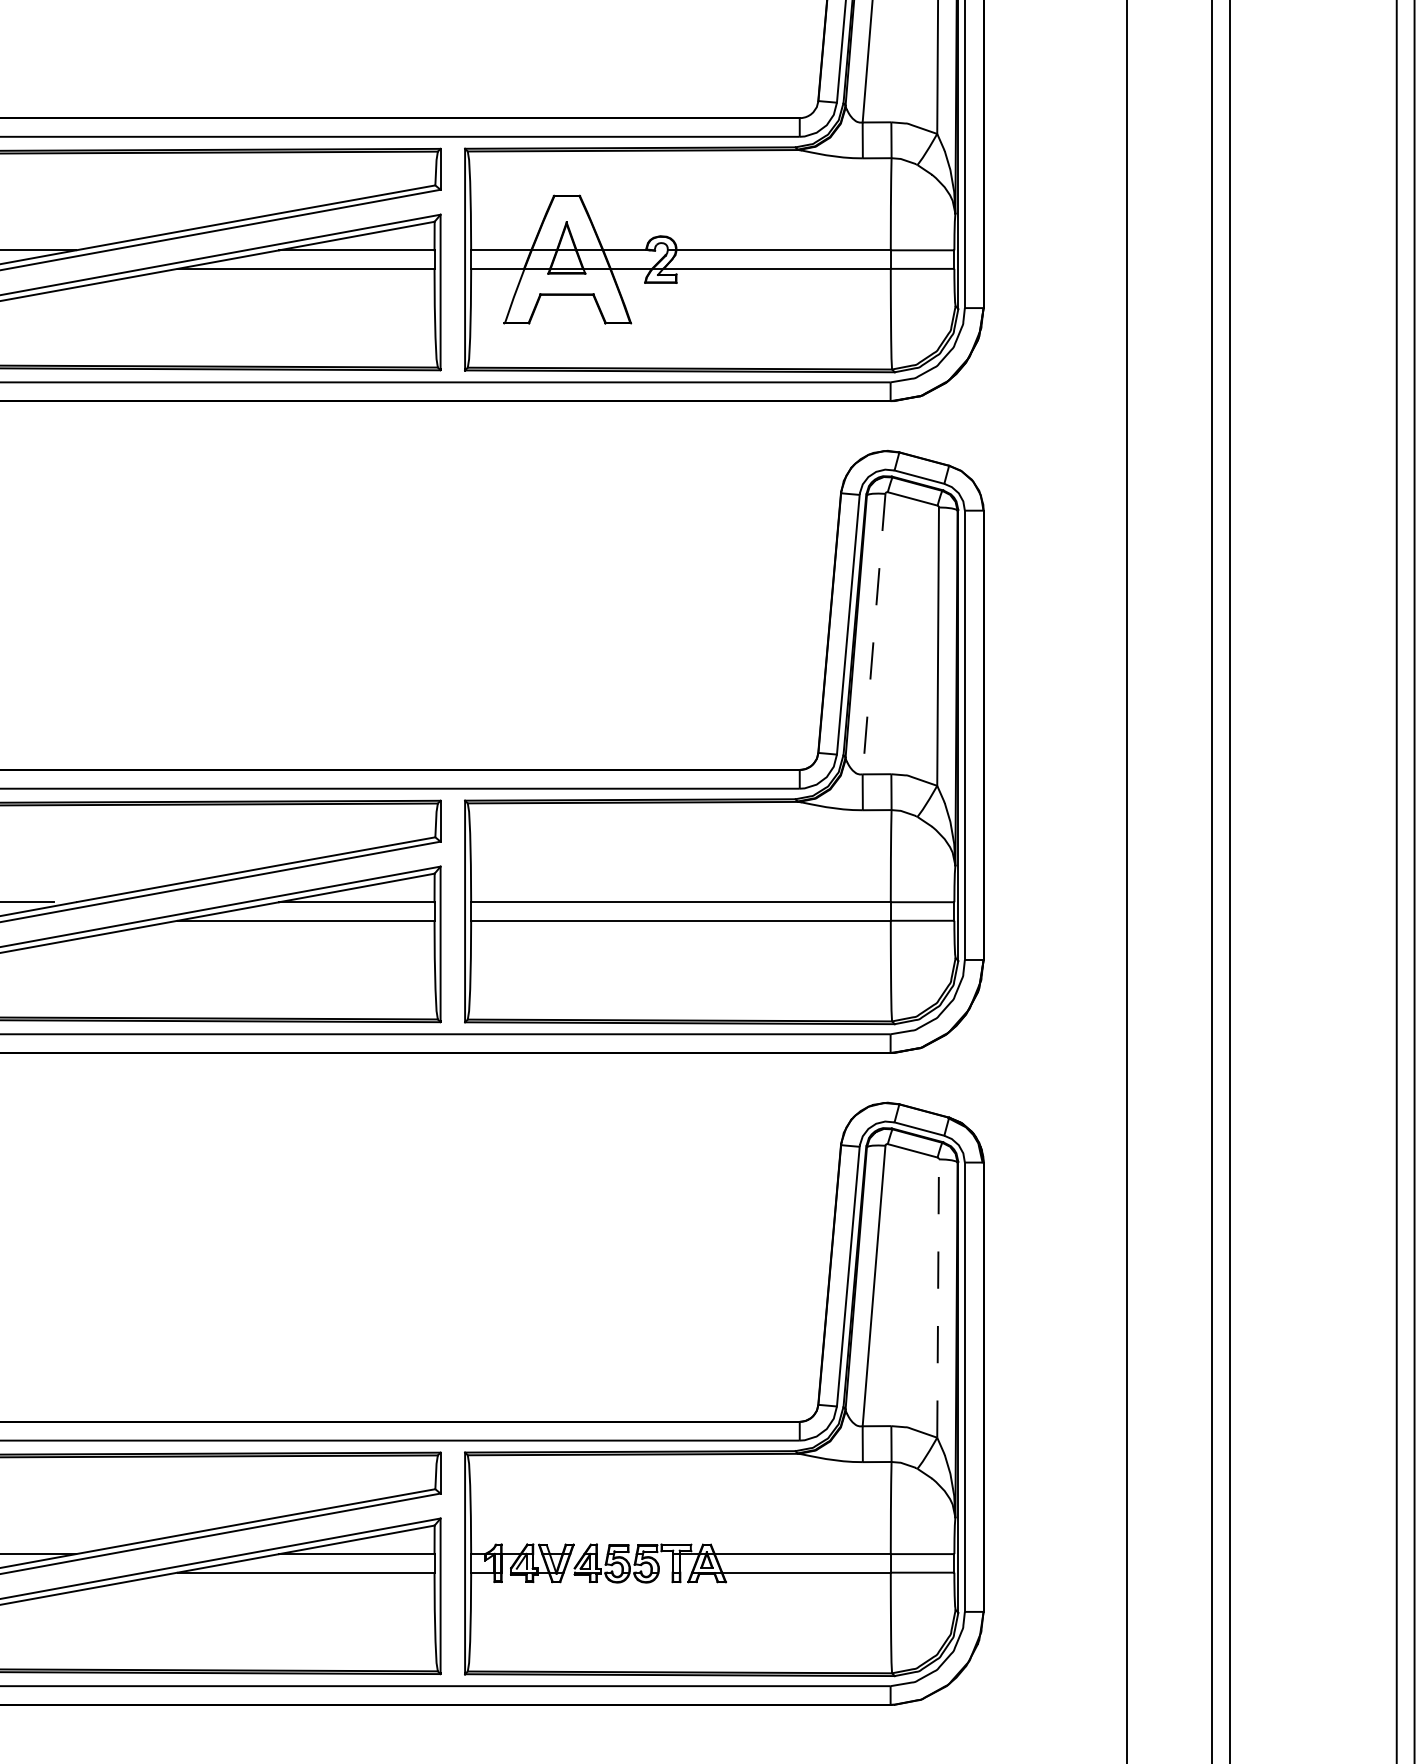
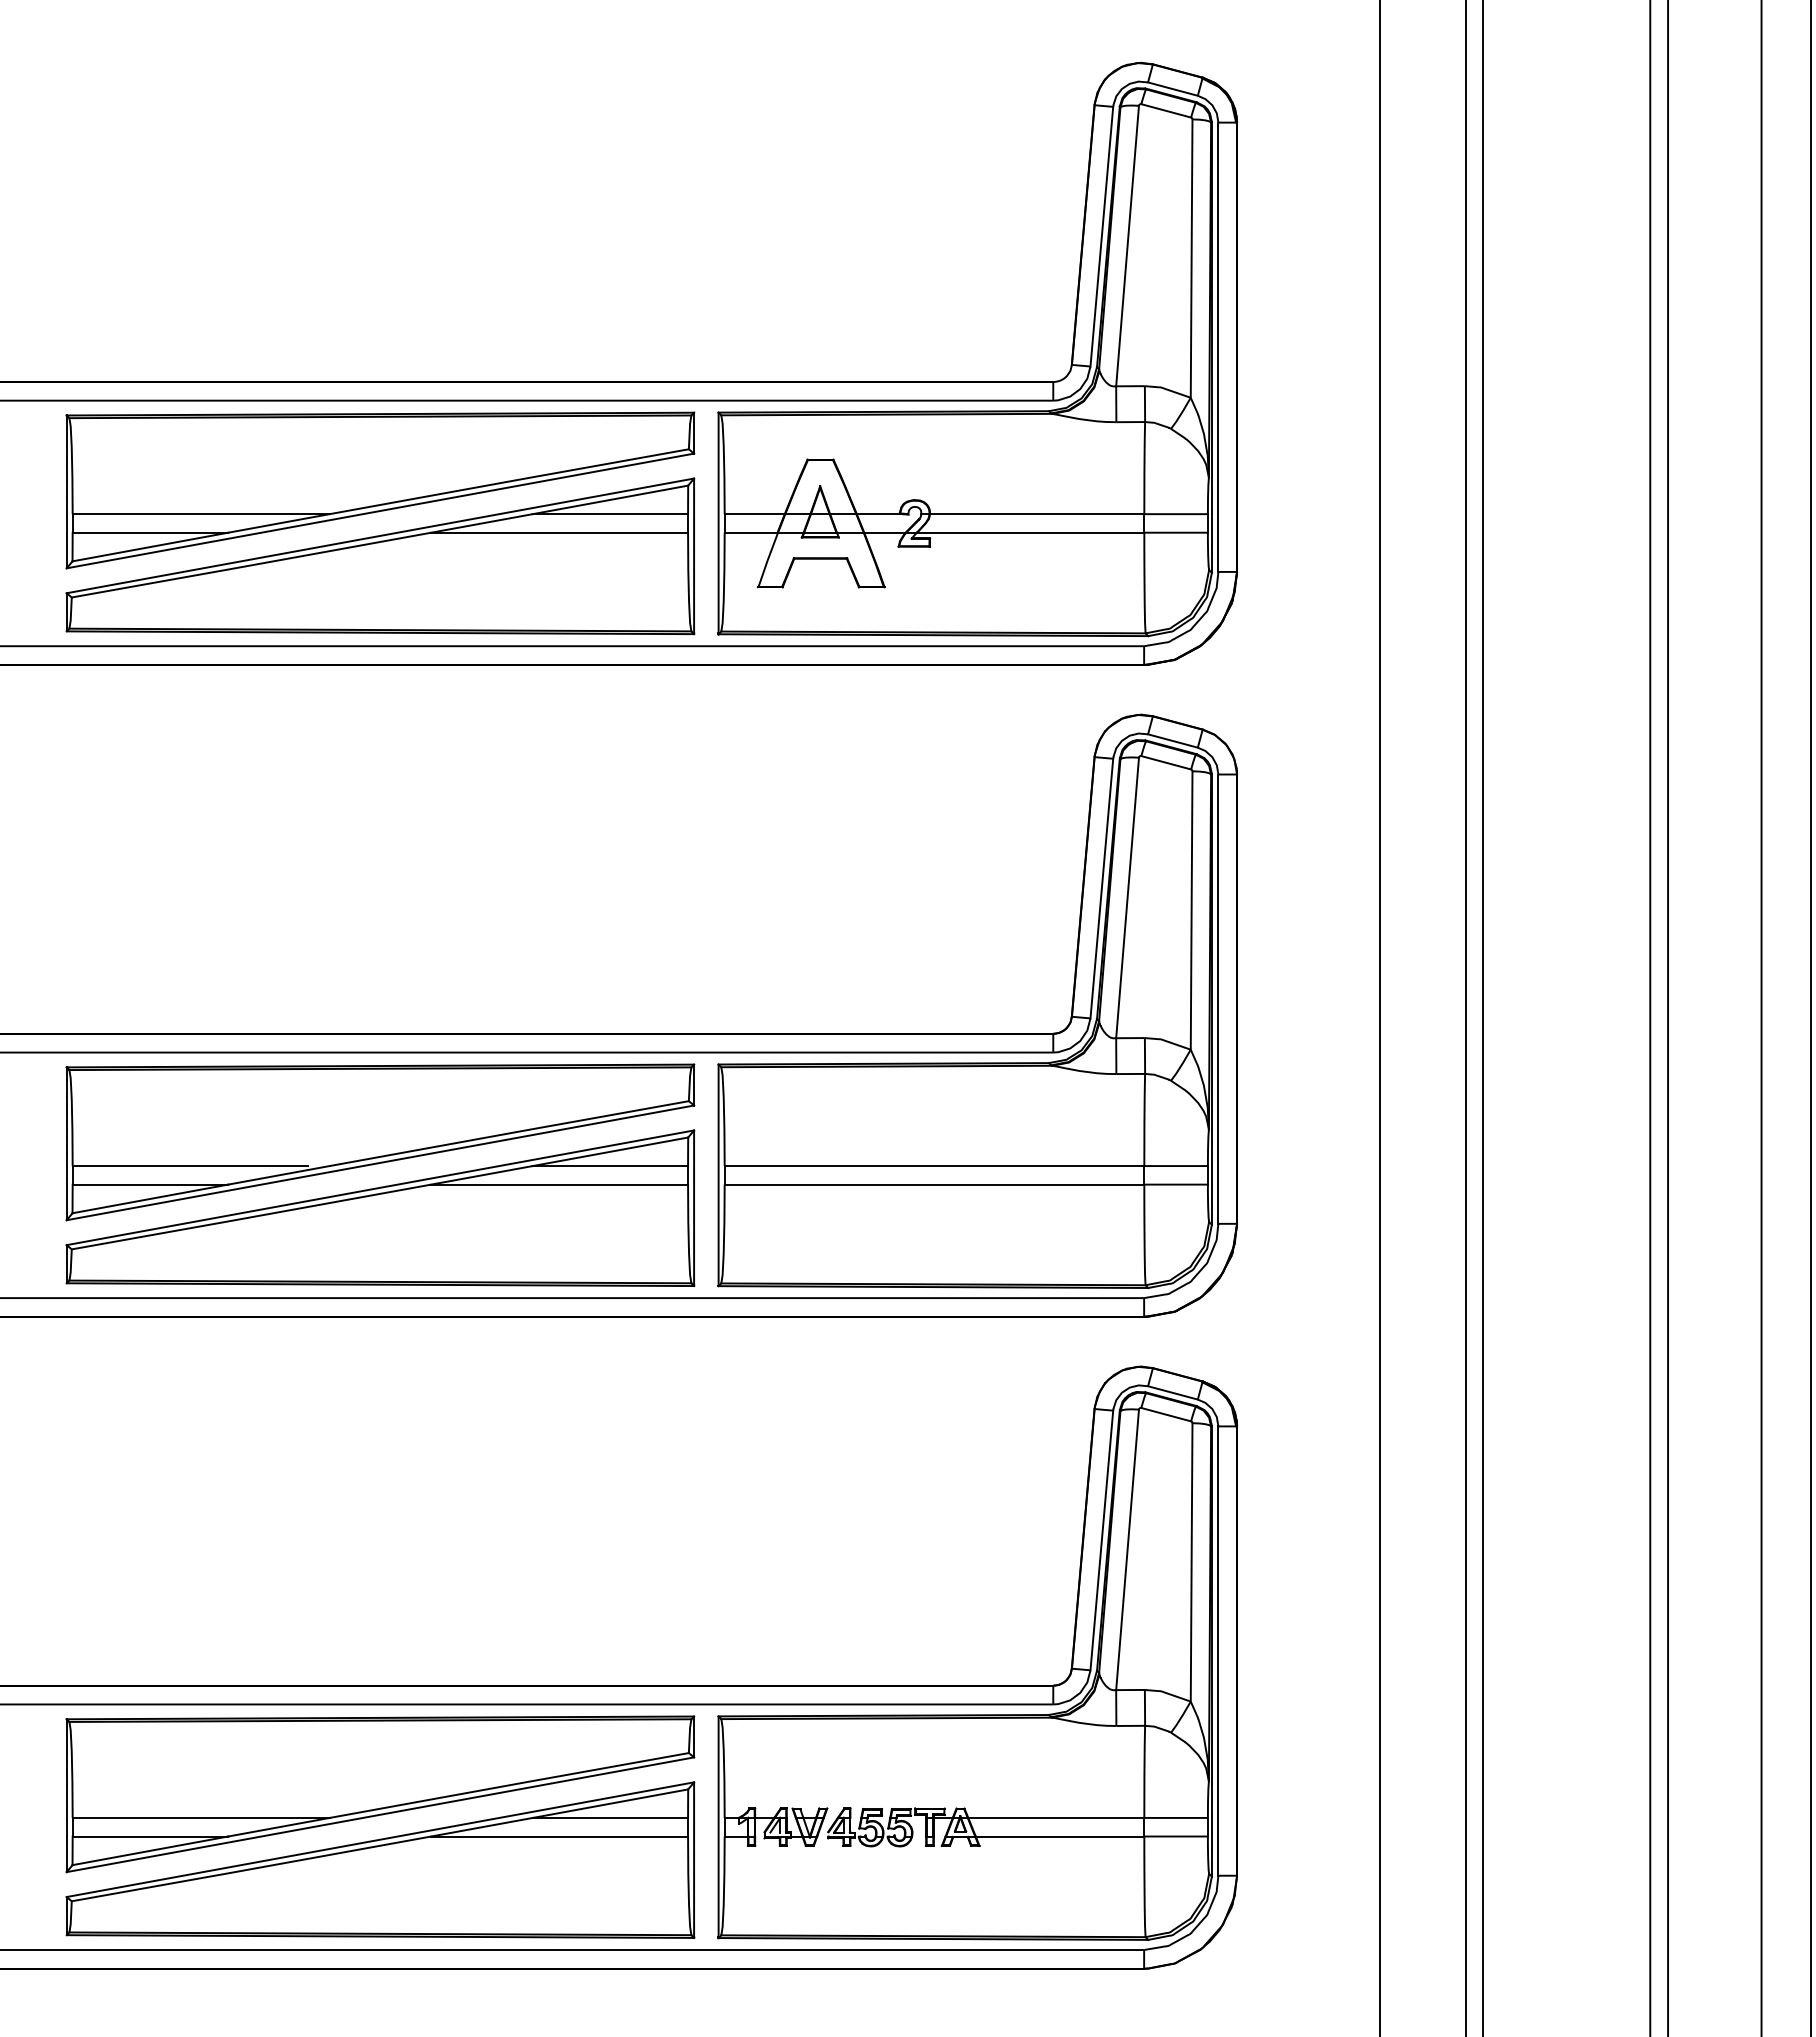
line: (873, 633) -> (1127, 897), dashed -> solid
line: (937, 1297) -> (1191, 1561), dashed -> solid

